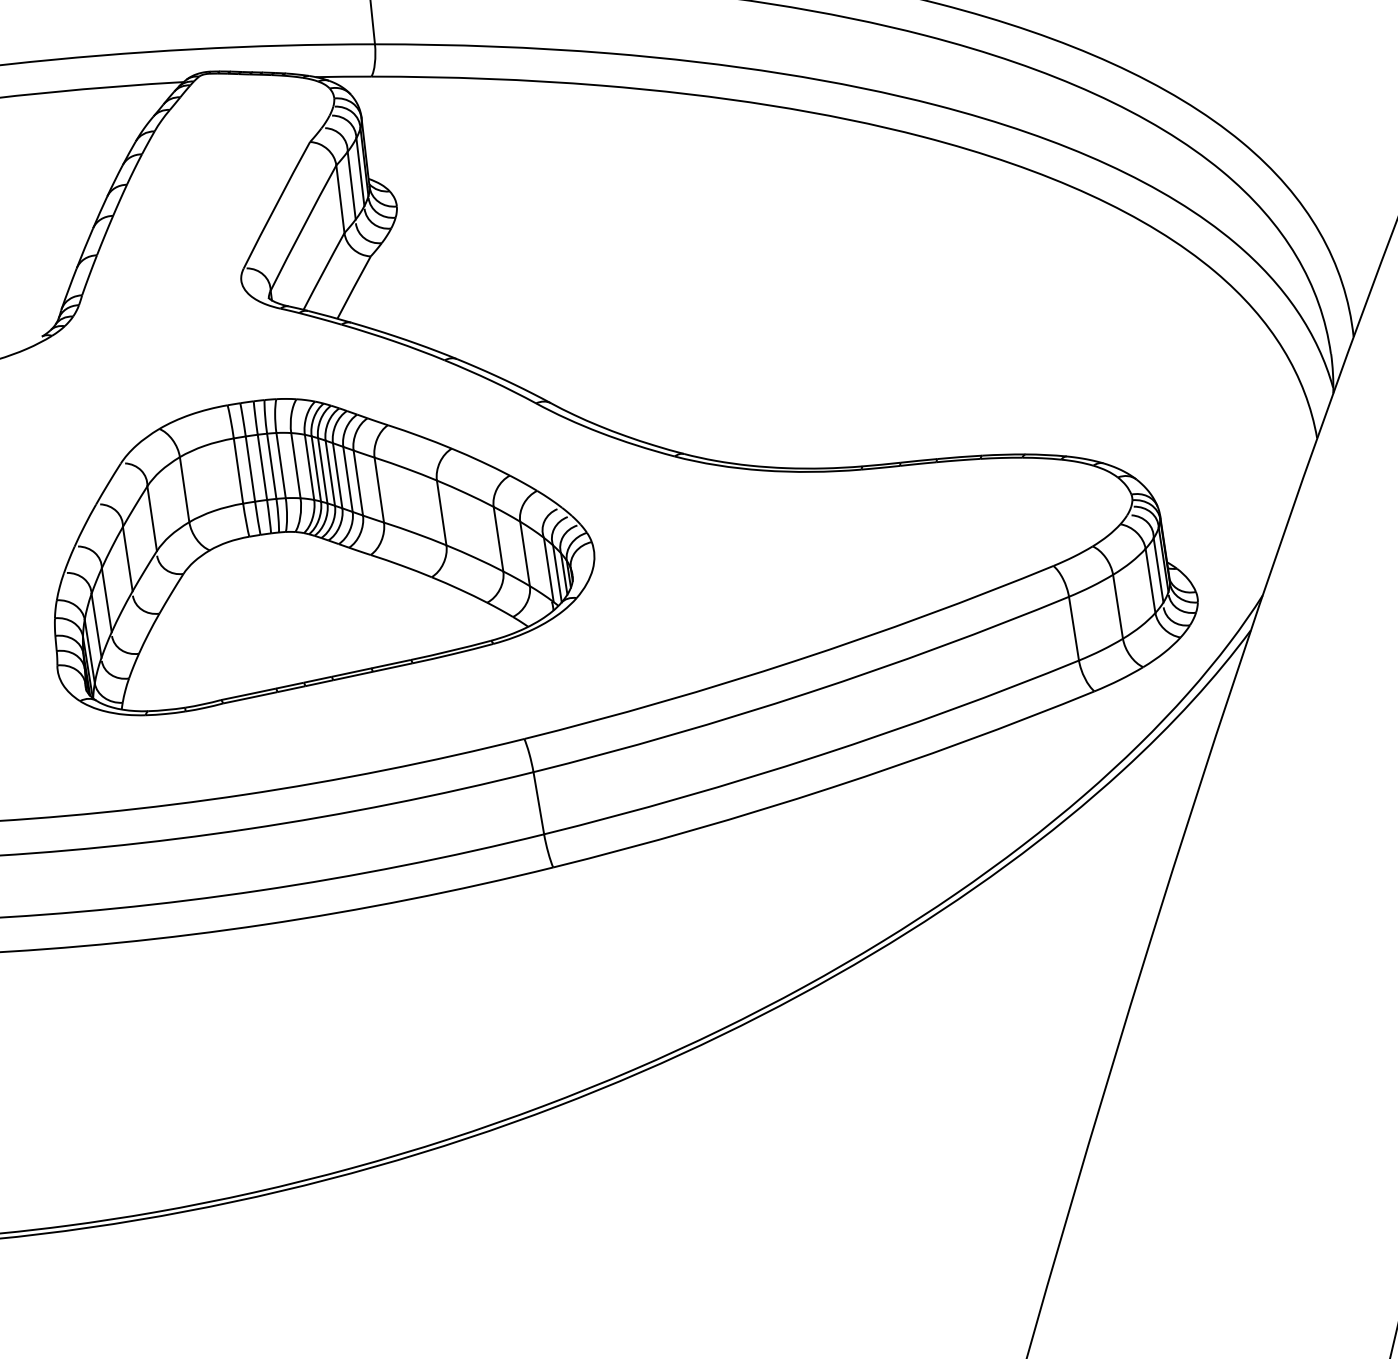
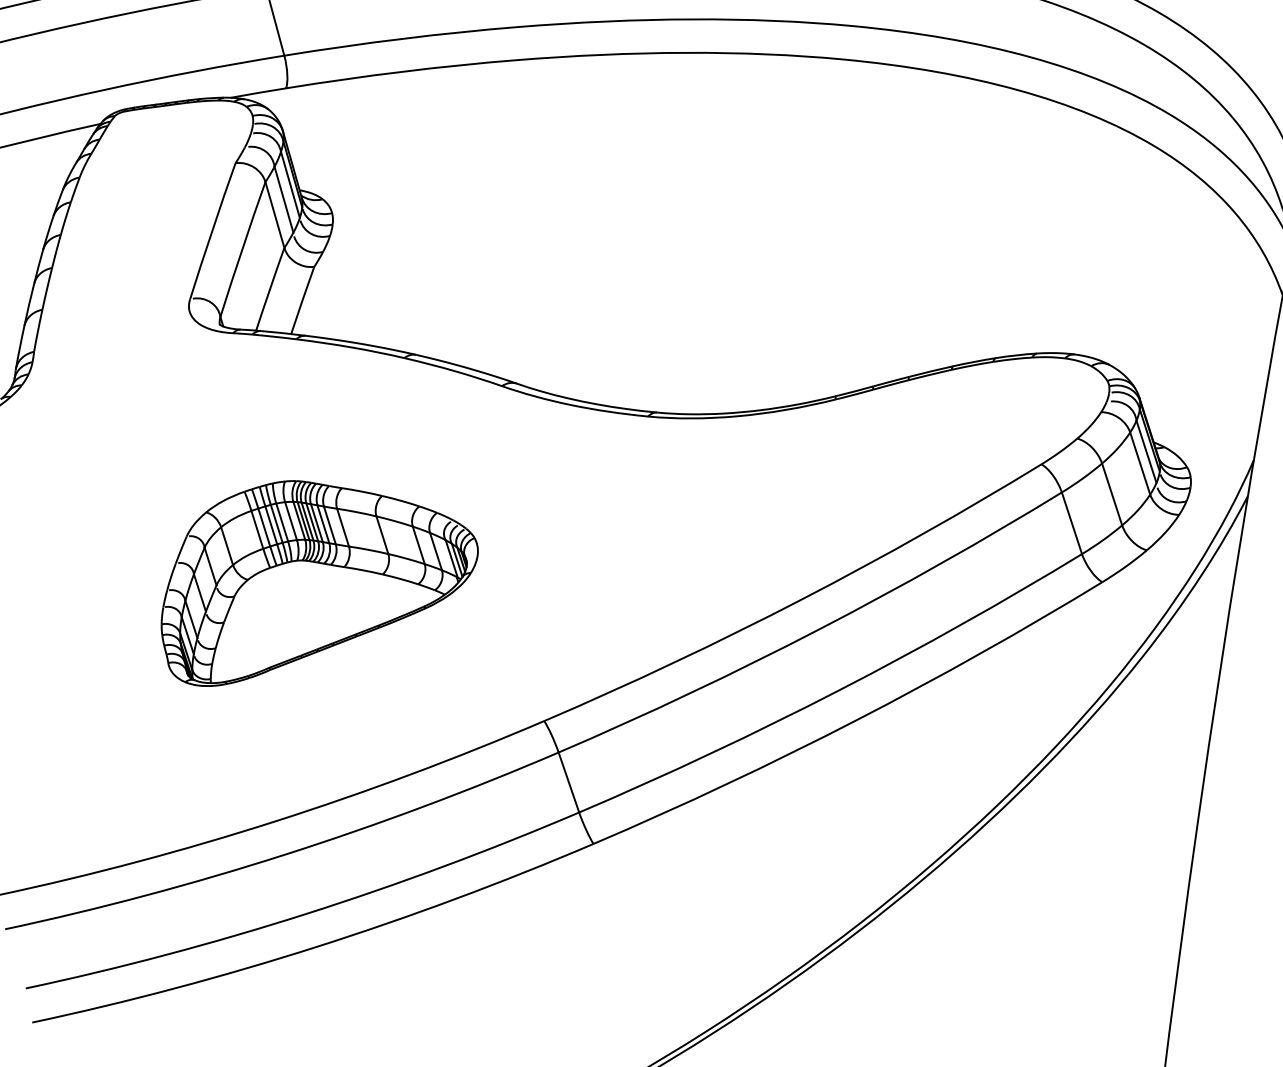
part: (324, 557) -> (316, 573), size x0.6

